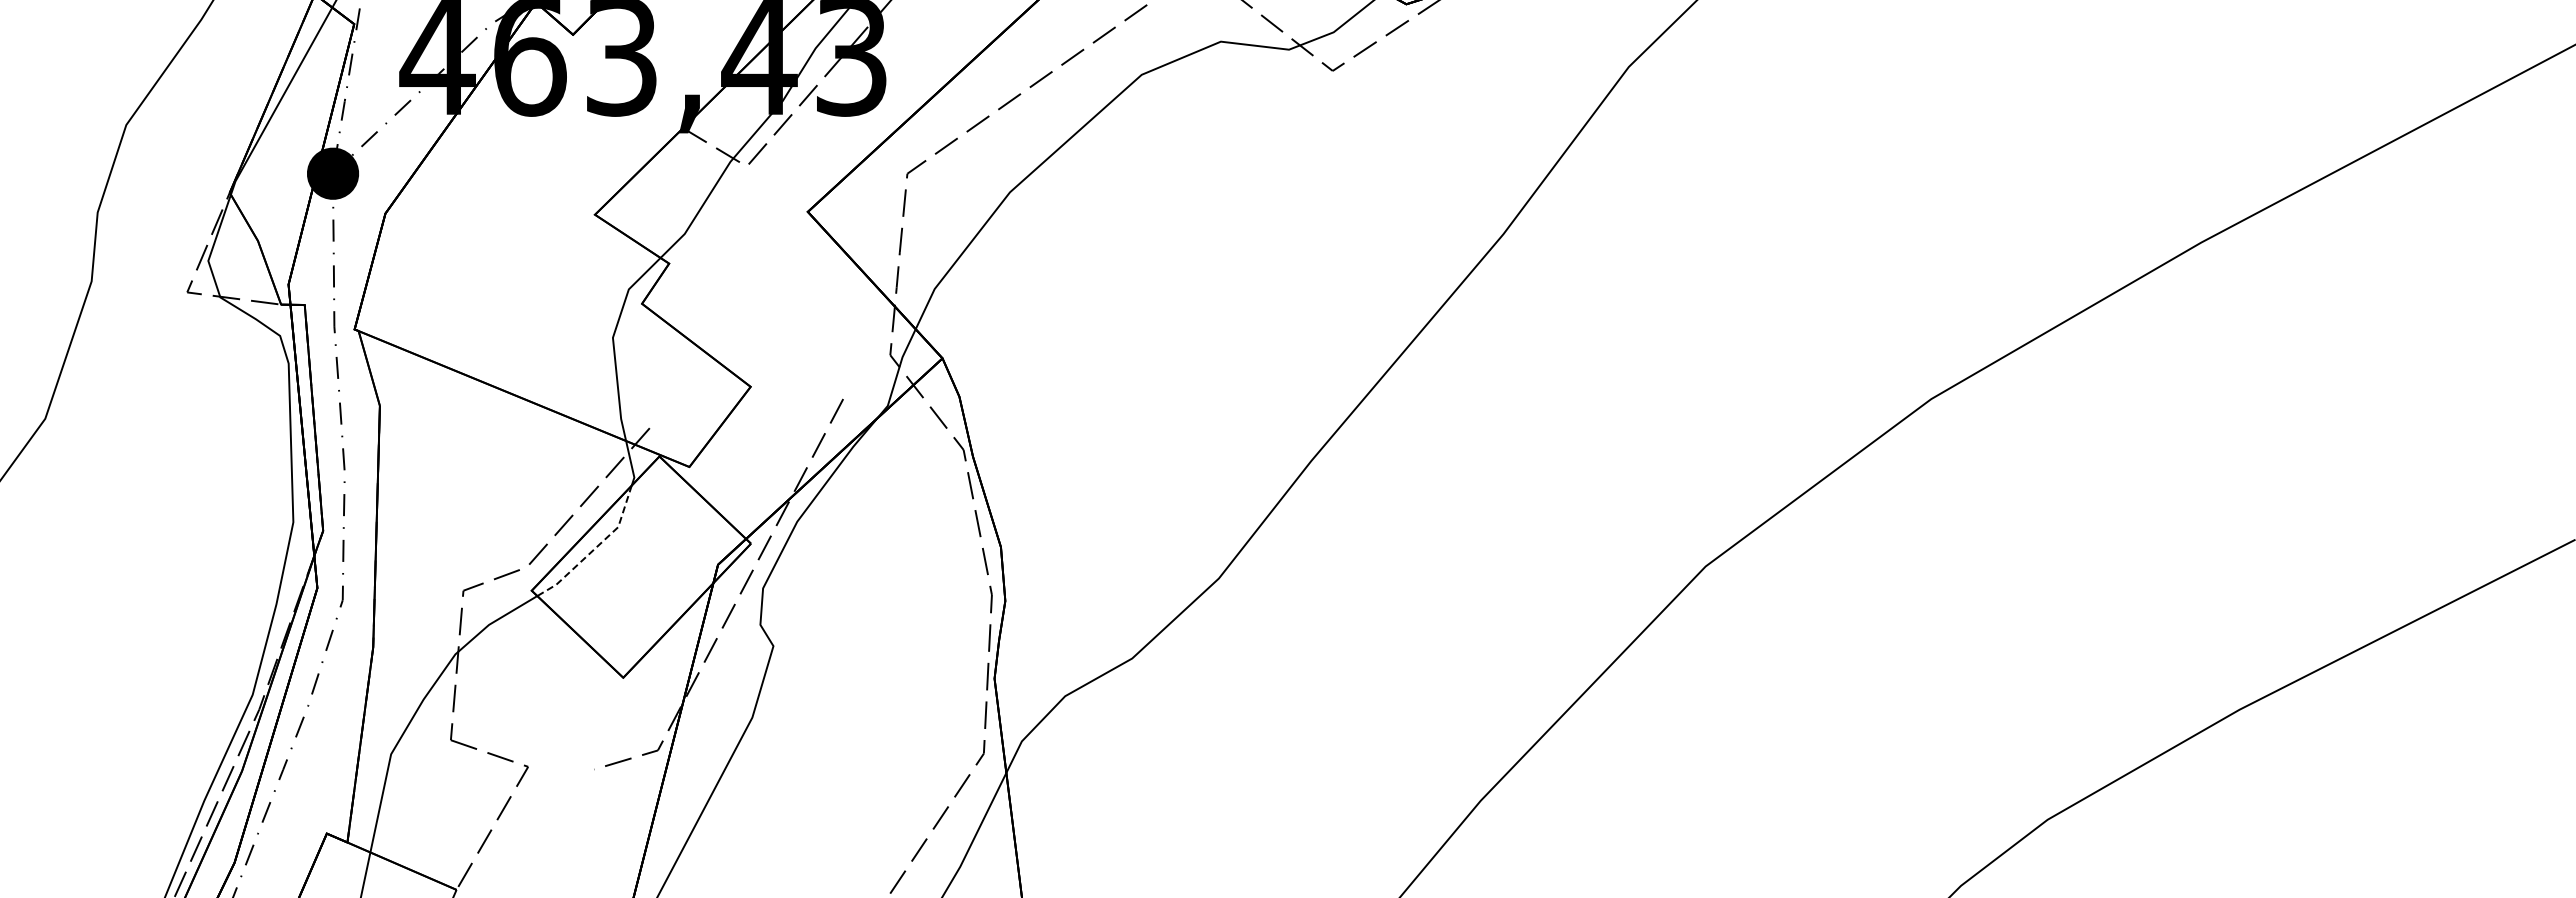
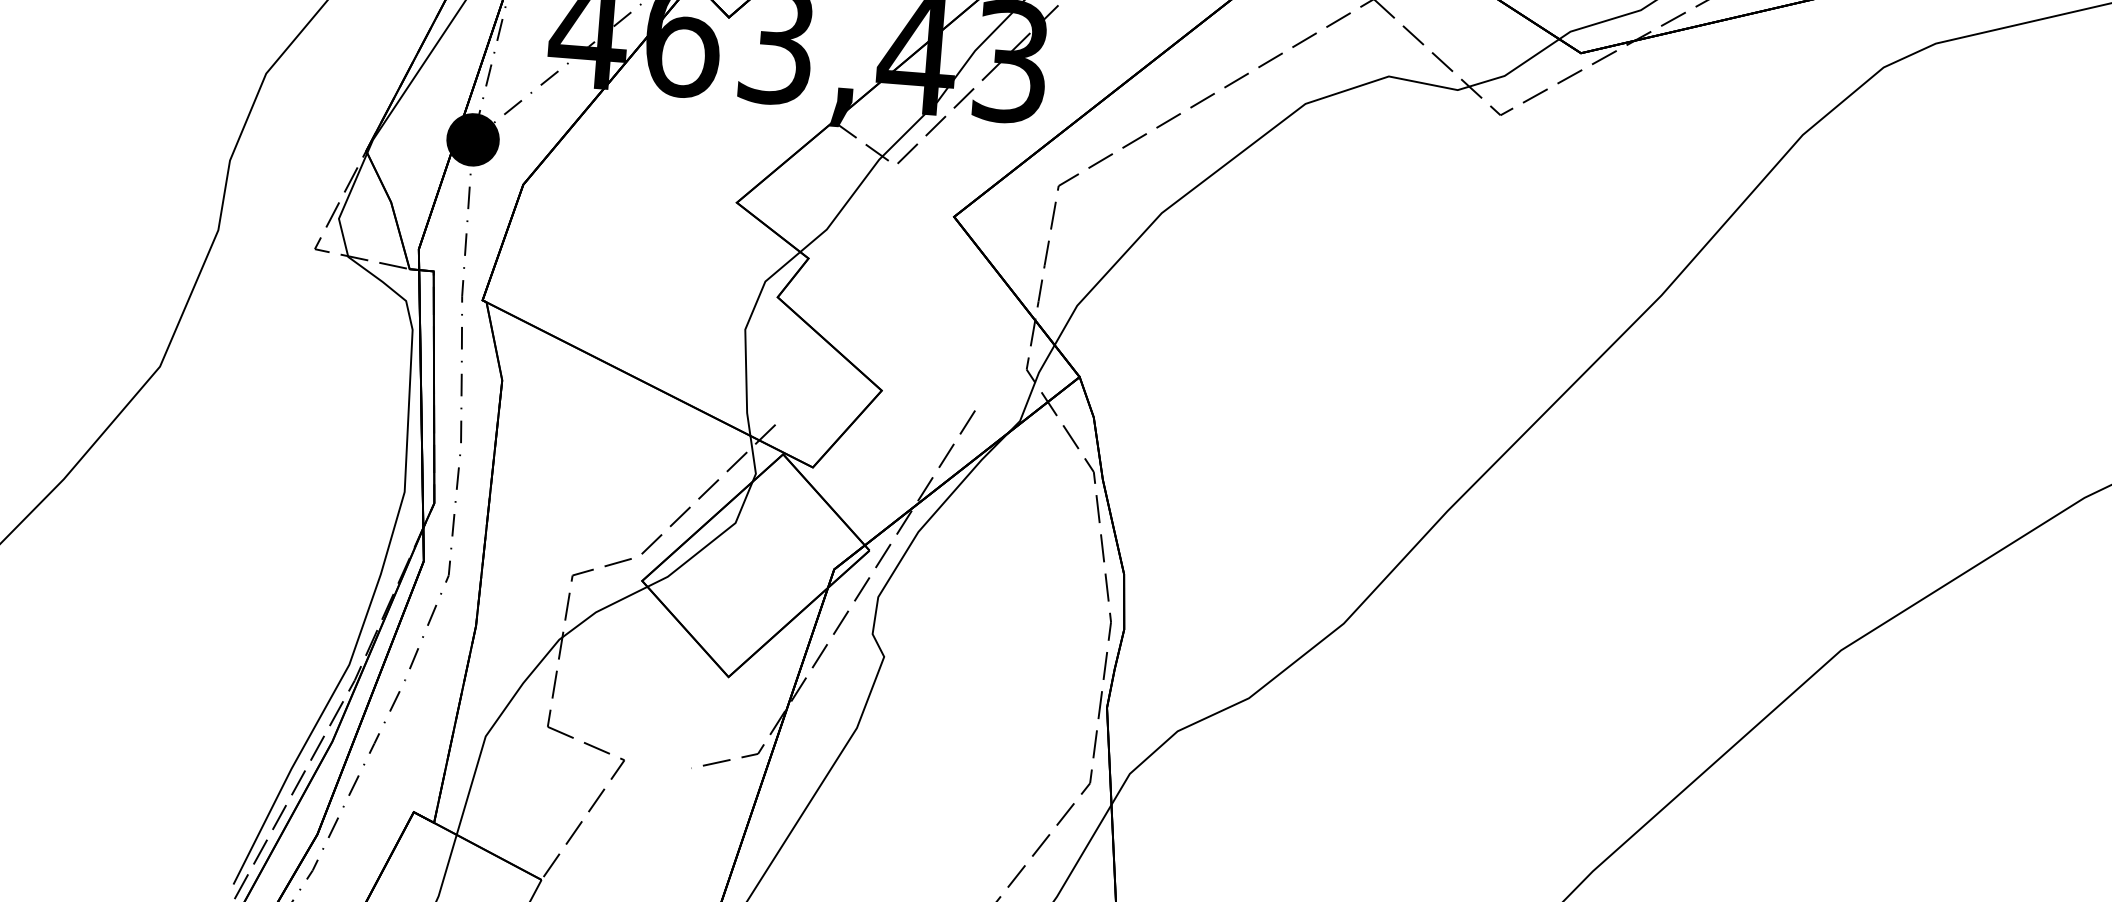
line: (594, 548) -> (709, 542), dashed -> solid

